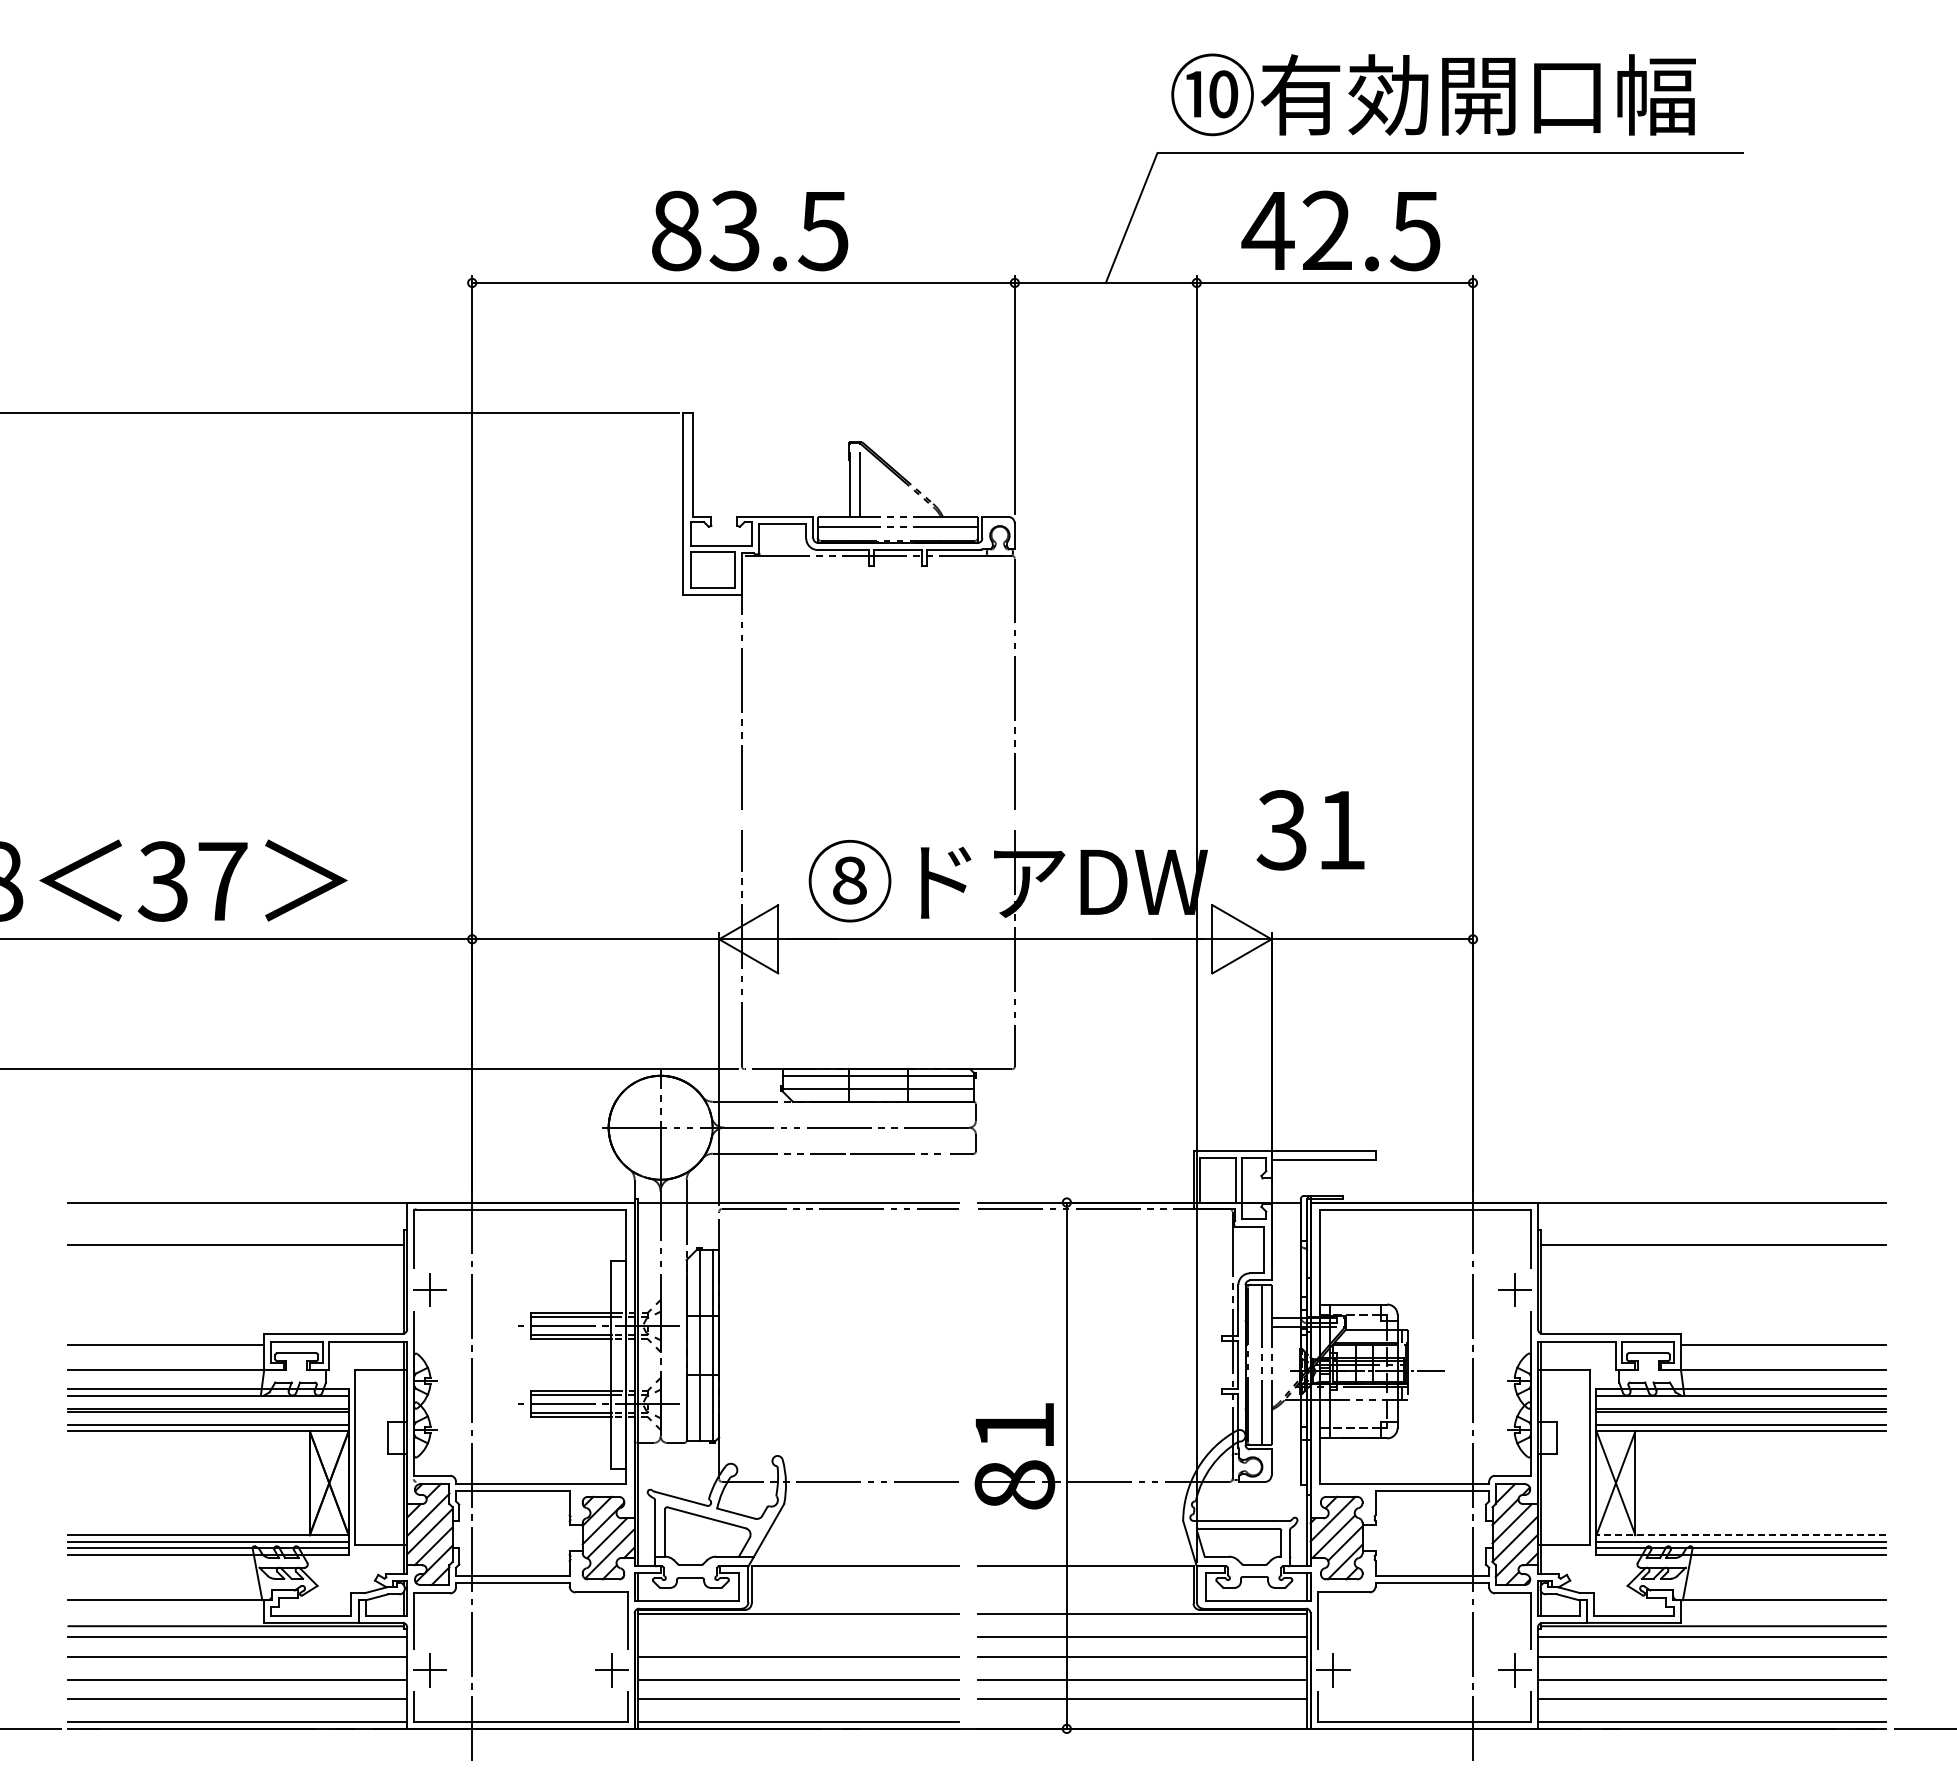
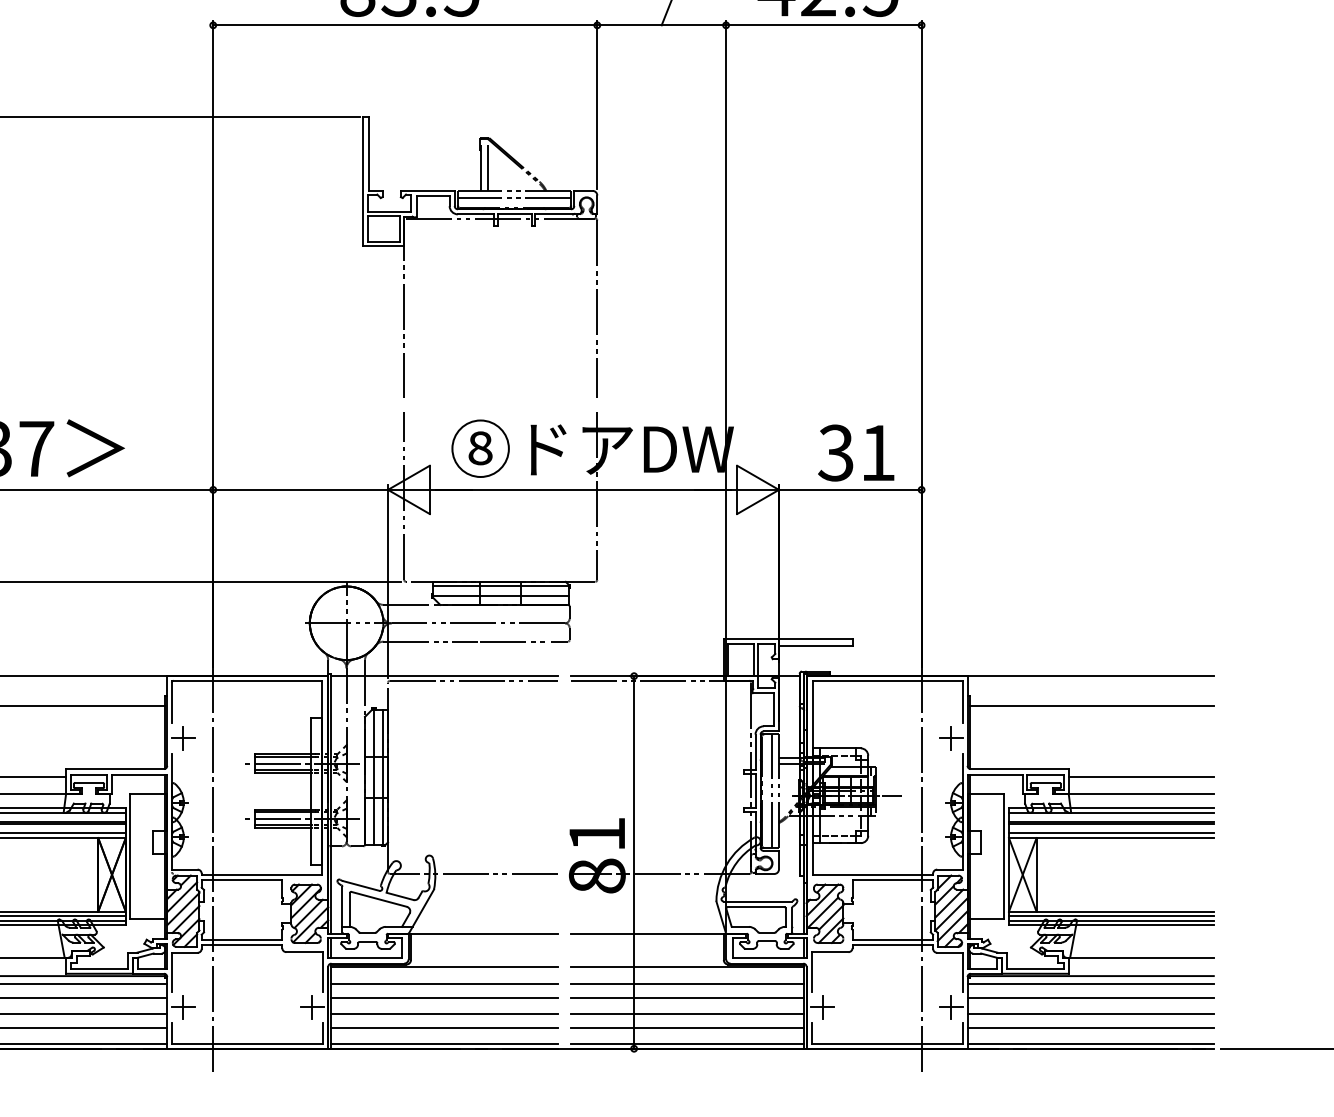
text: (1310, 830) -> (856, 453), moved
line: (1741, 1535) -> (1111, 911), dashed -> solid
line: (797, 1637) -> (443, 984), added
line: (1142, 1722) -> (687, 1044), added

